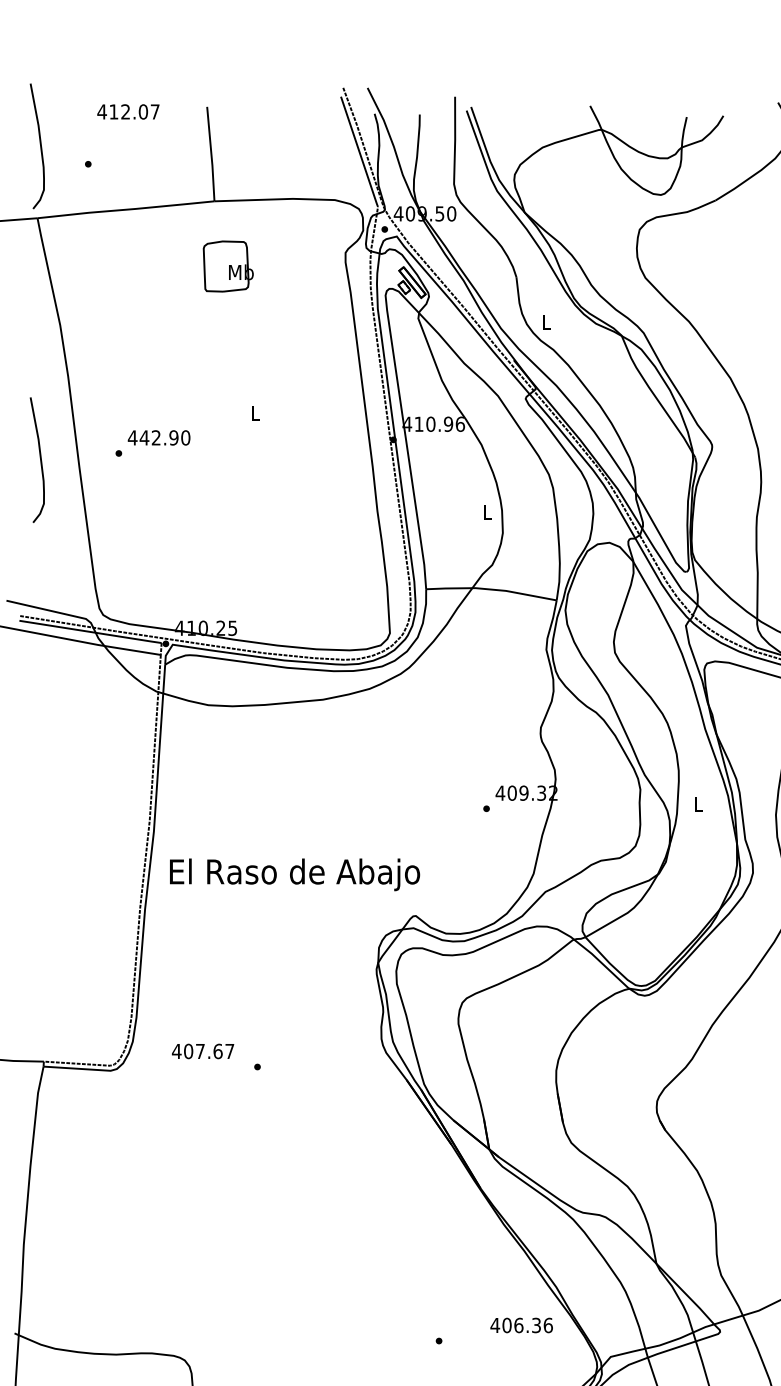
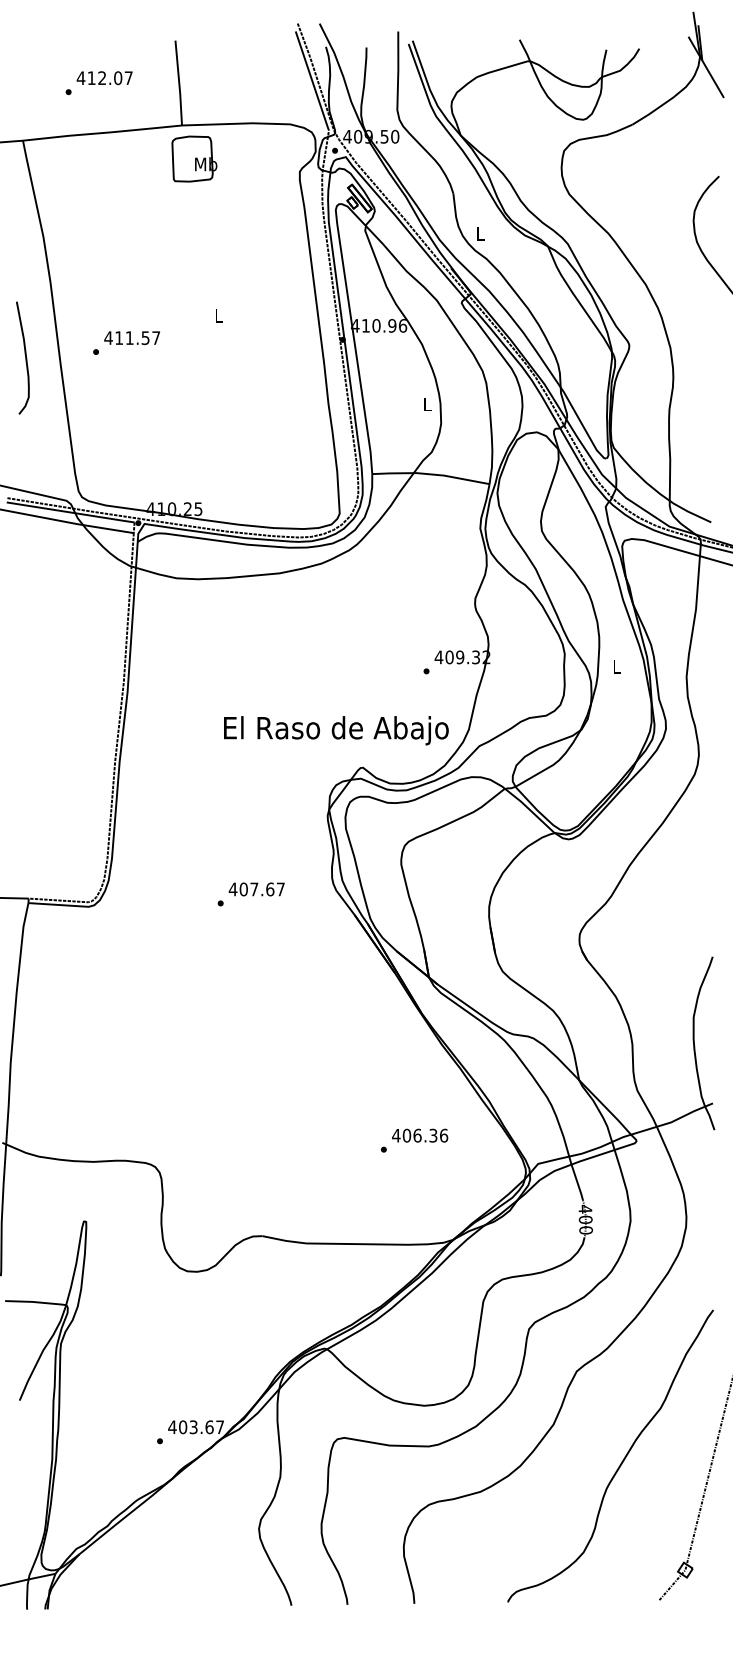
text: (128, 112) -> (104, 78), moved
curve: (40, 145) -> (25, 75), removed
part: (228, 265) -> (194, 158), moved
text: (164, 437) -> (137, 337), 442.90 -> 411.57
text: (295, 874) -> (336, 730), moved
text: (202, 1051) -> (256, 889), moved
text: (522, 1325) -> (420, 1135), moved

